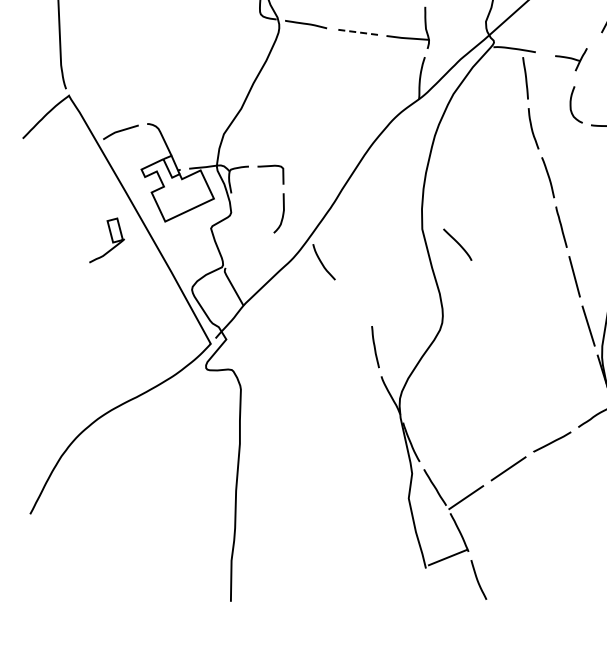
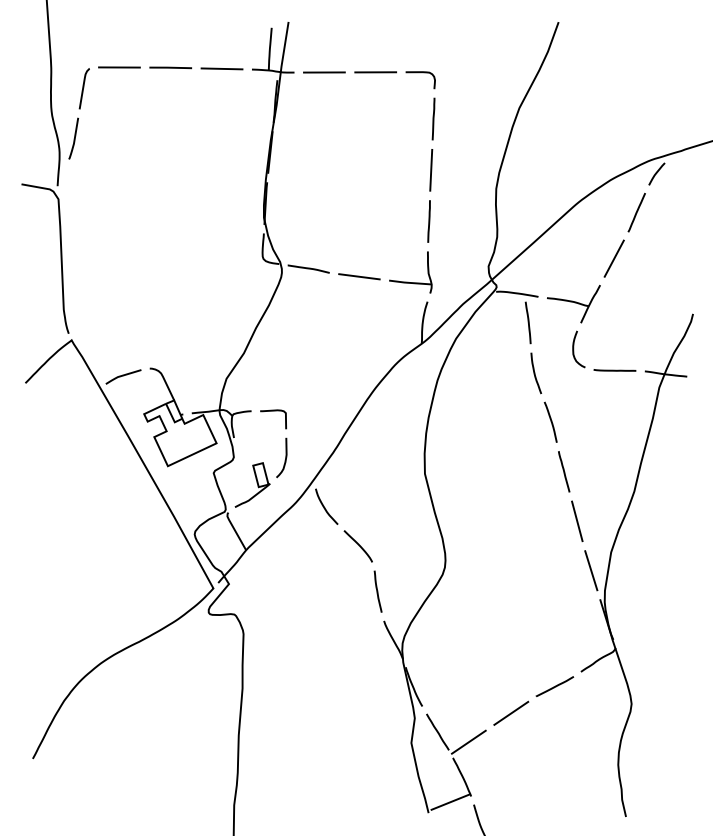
line: (355, 31) -> (358, 276), dashed -> solid
part: (570, 59) -> (573, 304), size x1.67
part: (106, 239) -> (252, 484), moved
curve: (457, 243) -> (358, 545), moved

